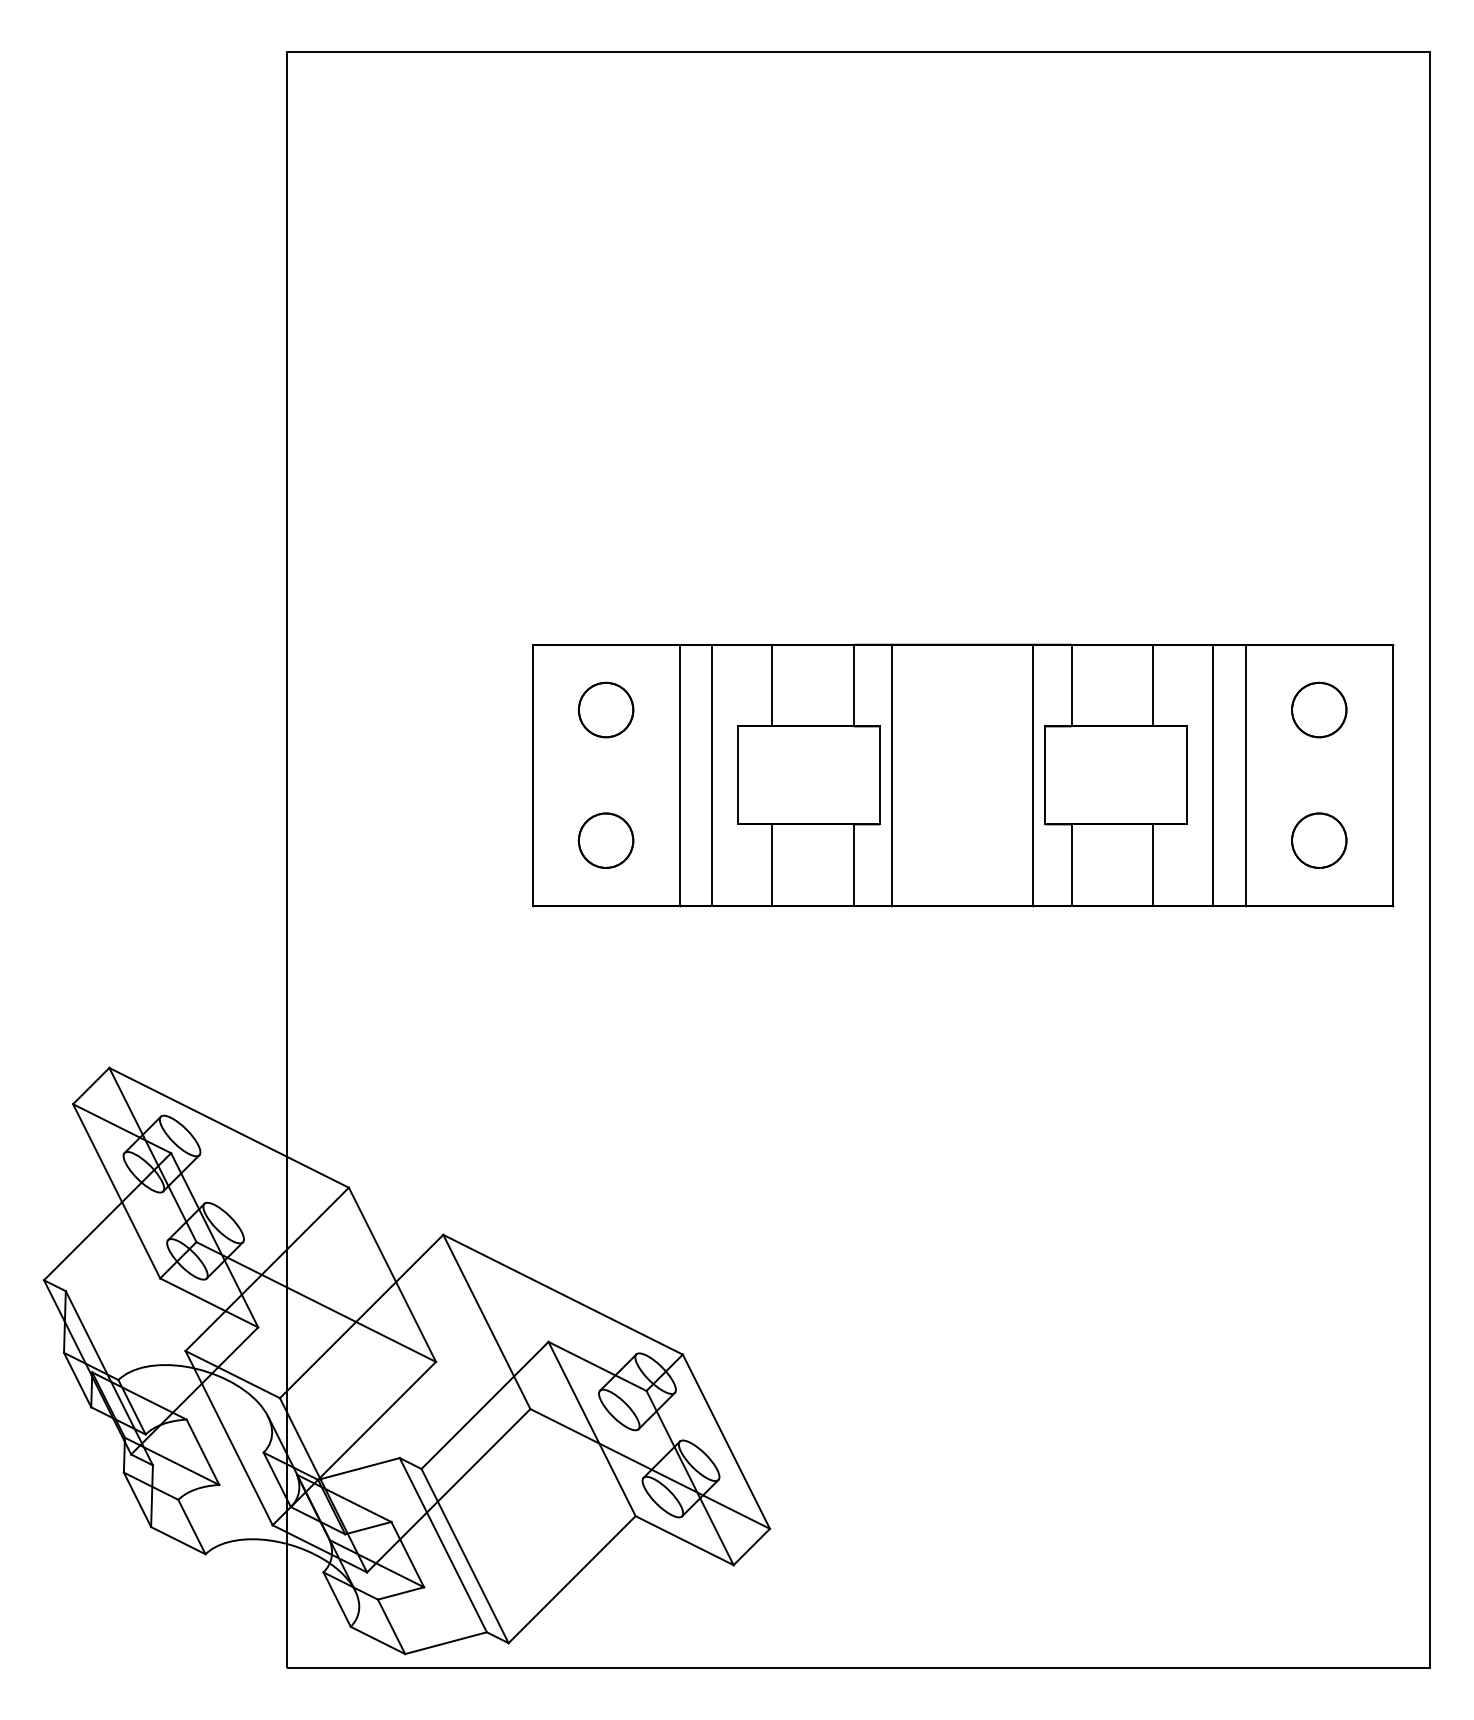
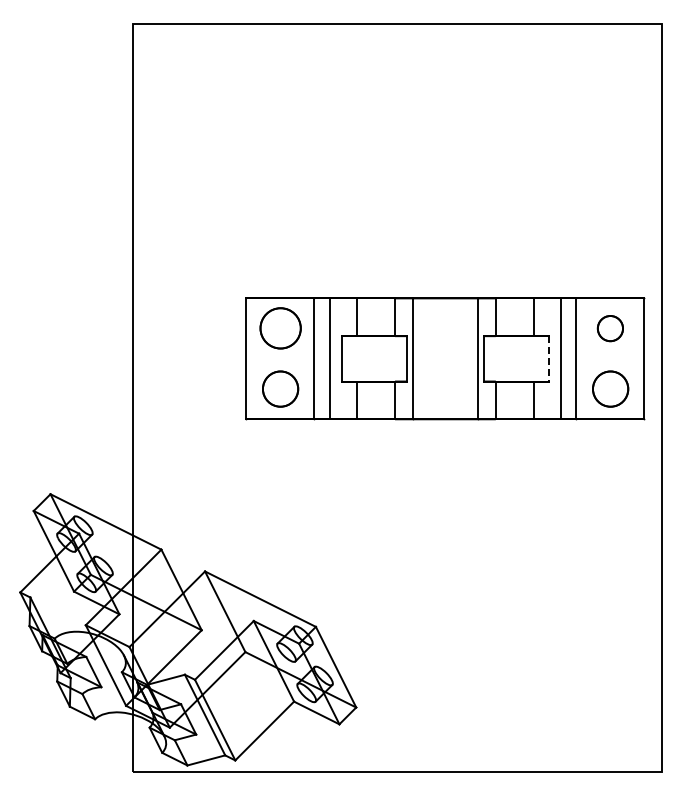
circle: (604, 709) -> (279, 328), size x1.6
line: (1187, 774) -> (549, 358), solid -> dashed
circle: (604, 839) -> (279, 388), size x1.4
circle: (1317, 839) -> (609, 388), size x1.4

